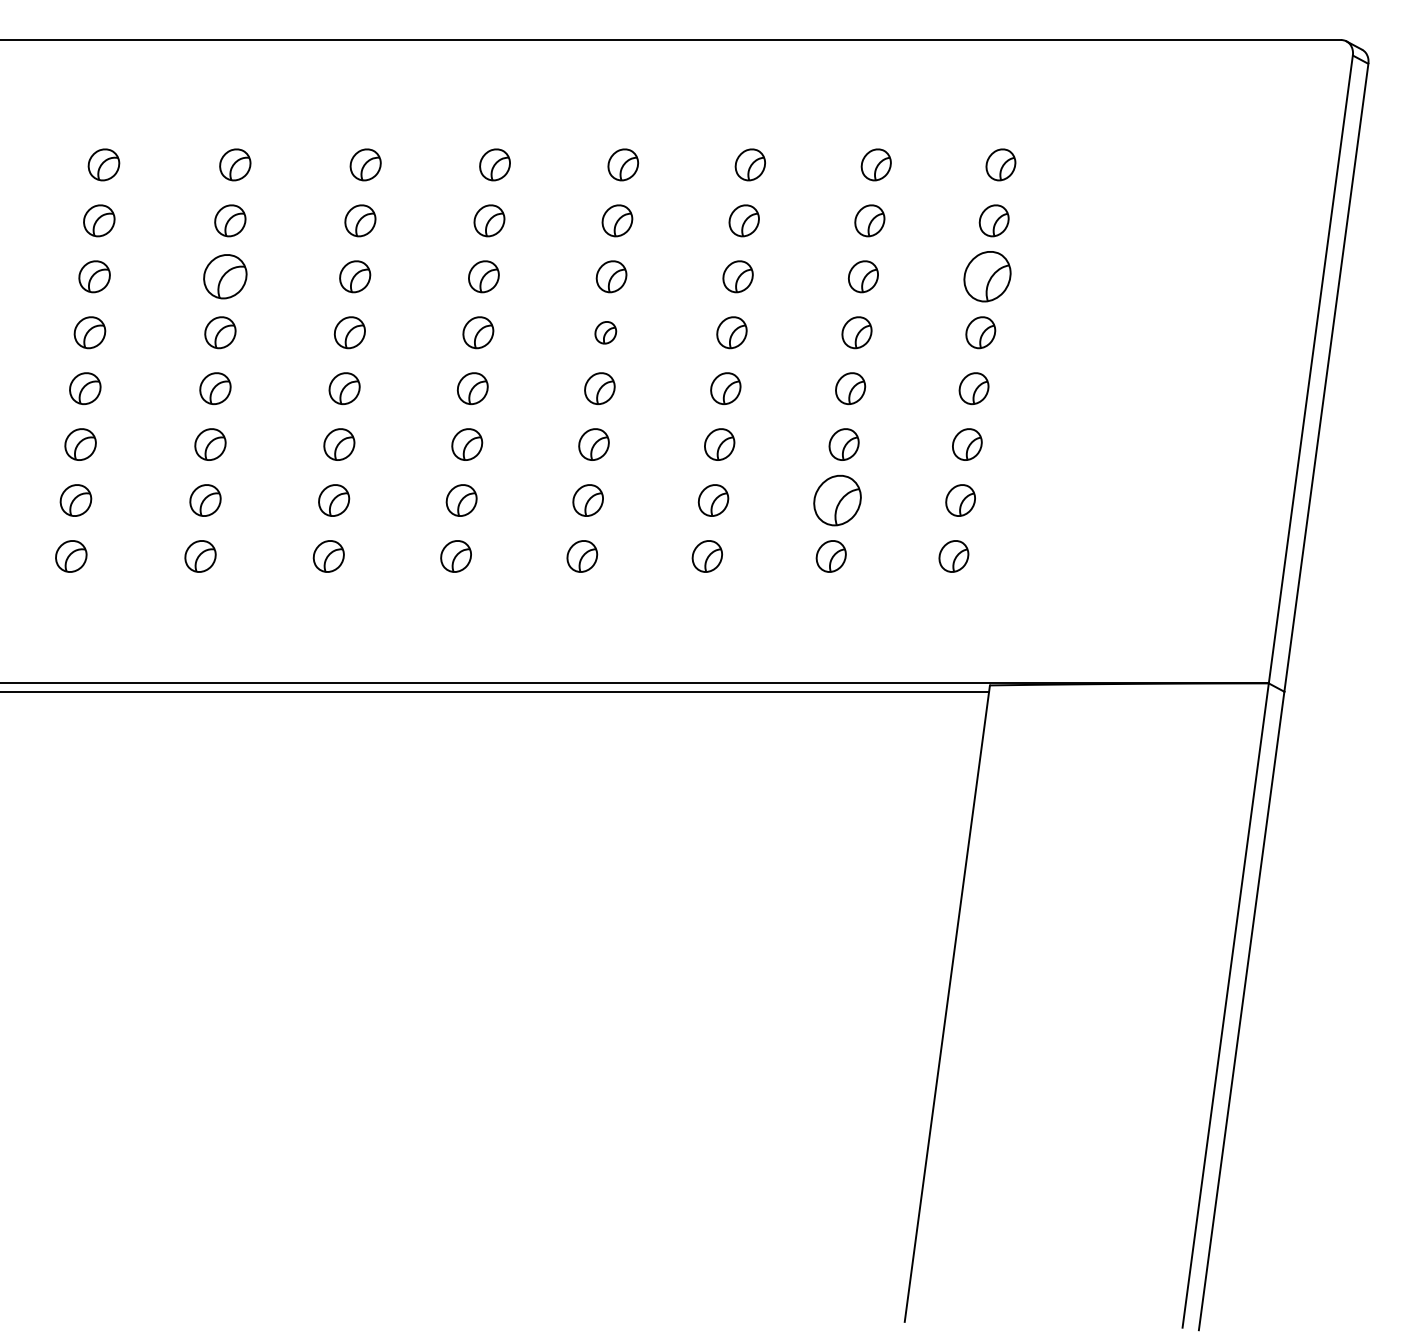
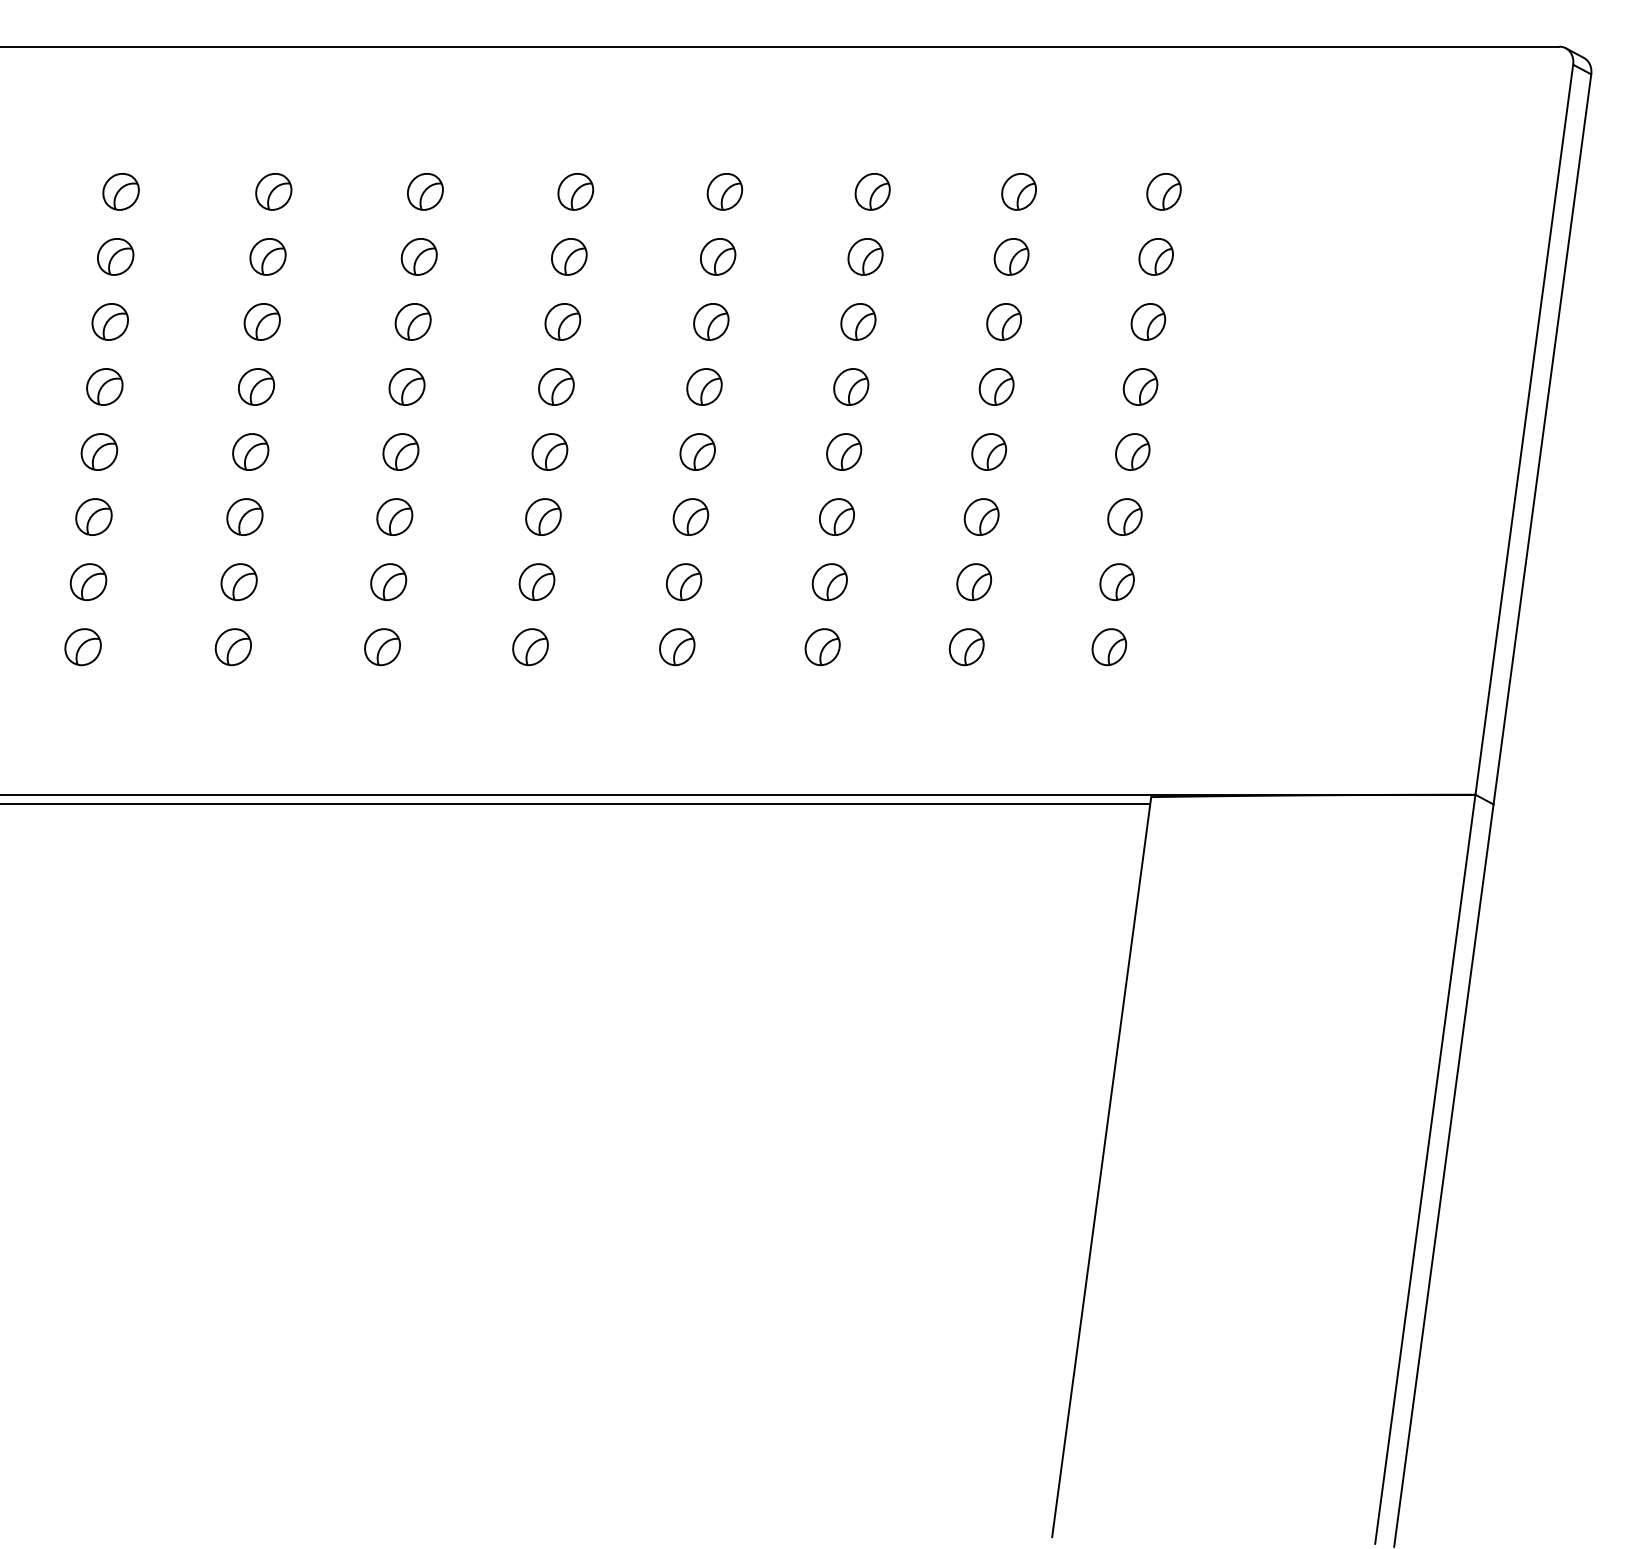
part: (225, 276) -> (262, 321), size x0.71
part: (987, 276) -> (1148, 321), size x0.62
part: (605, 332) -> (704, 386), size x1.43
part: (837, 500) -> (973, 582), size x0.62

